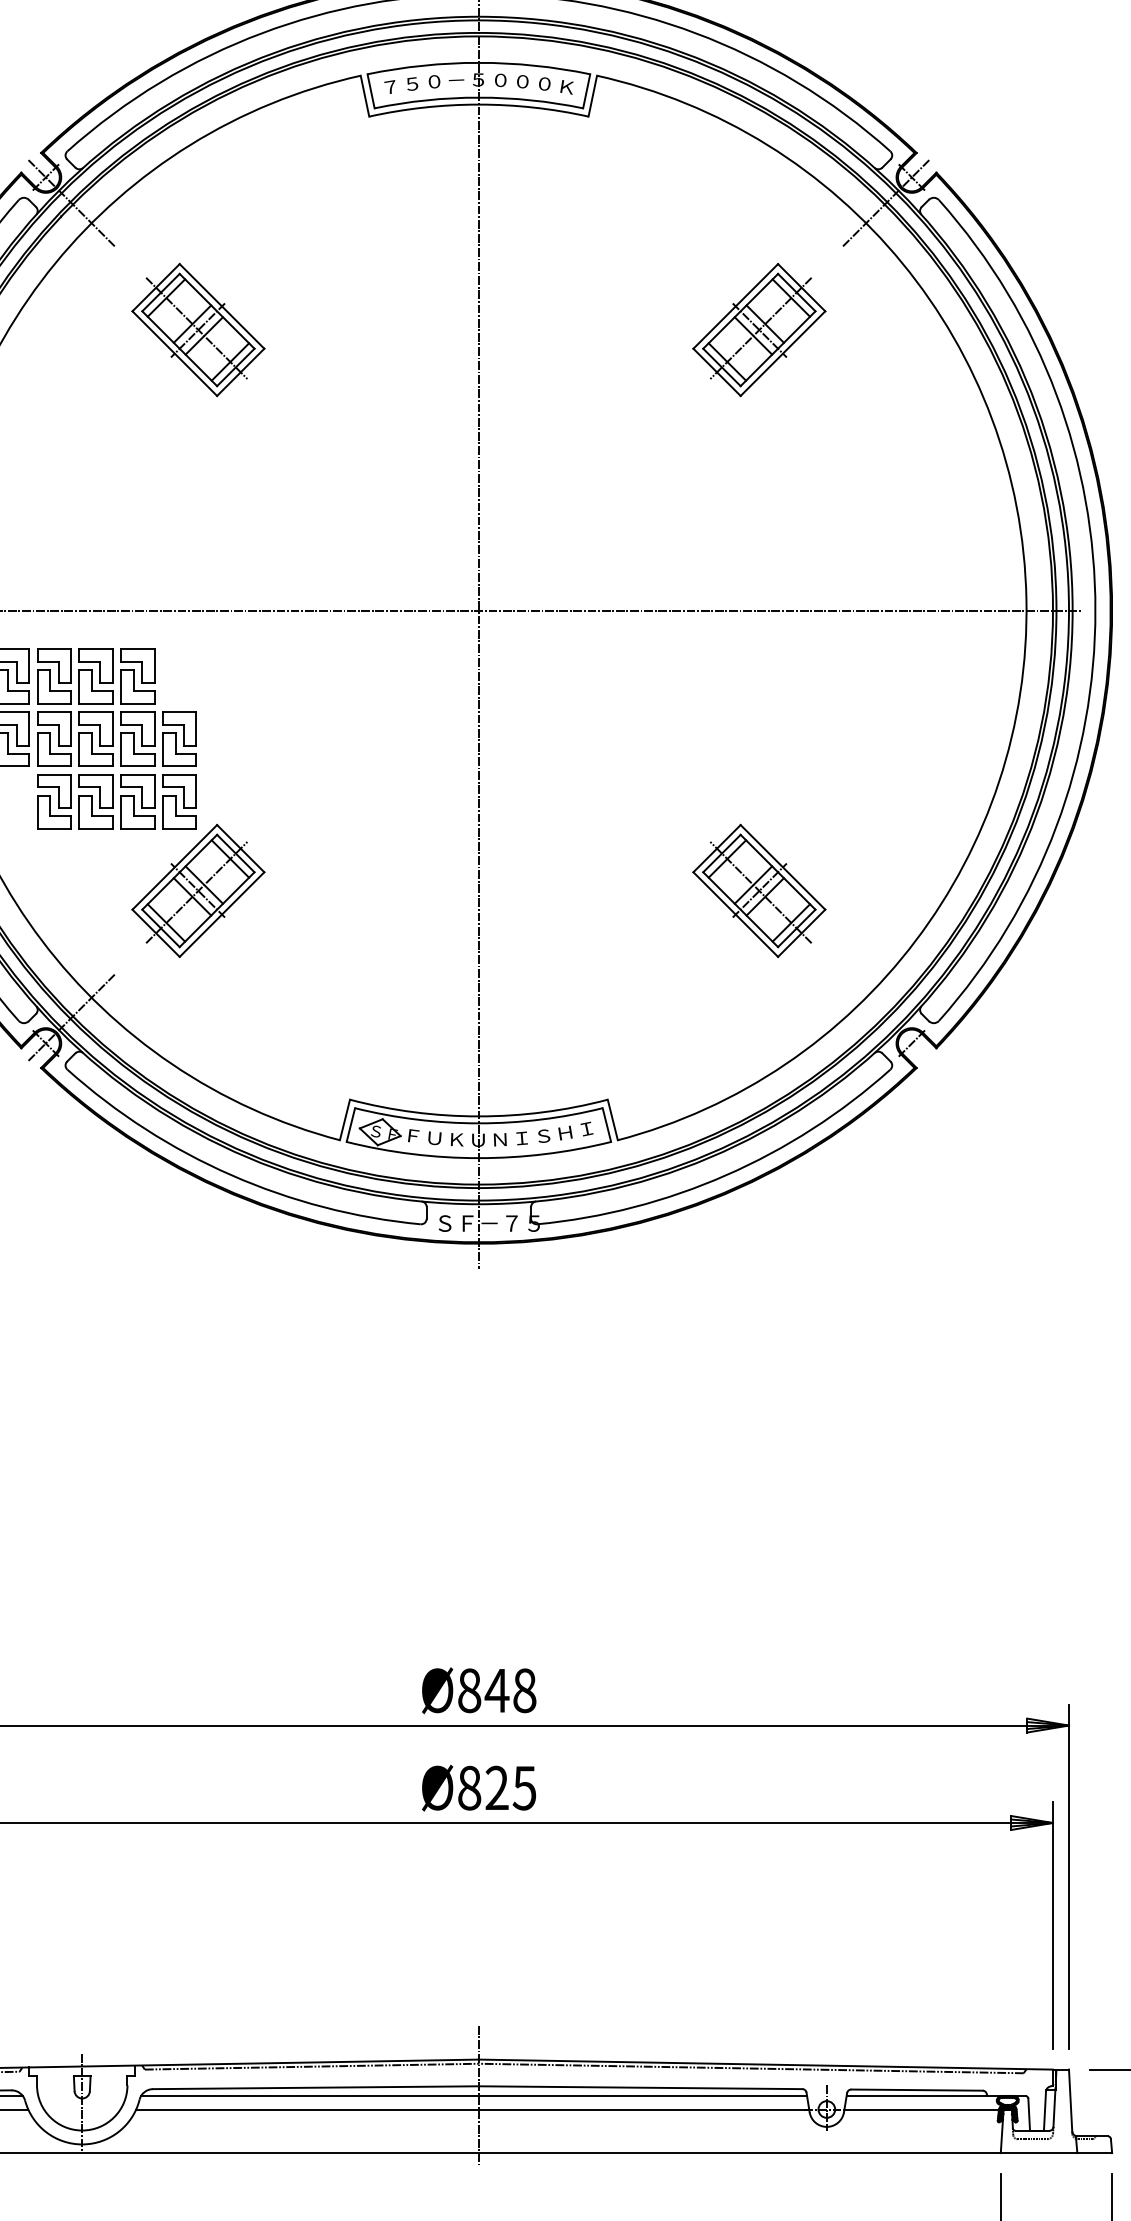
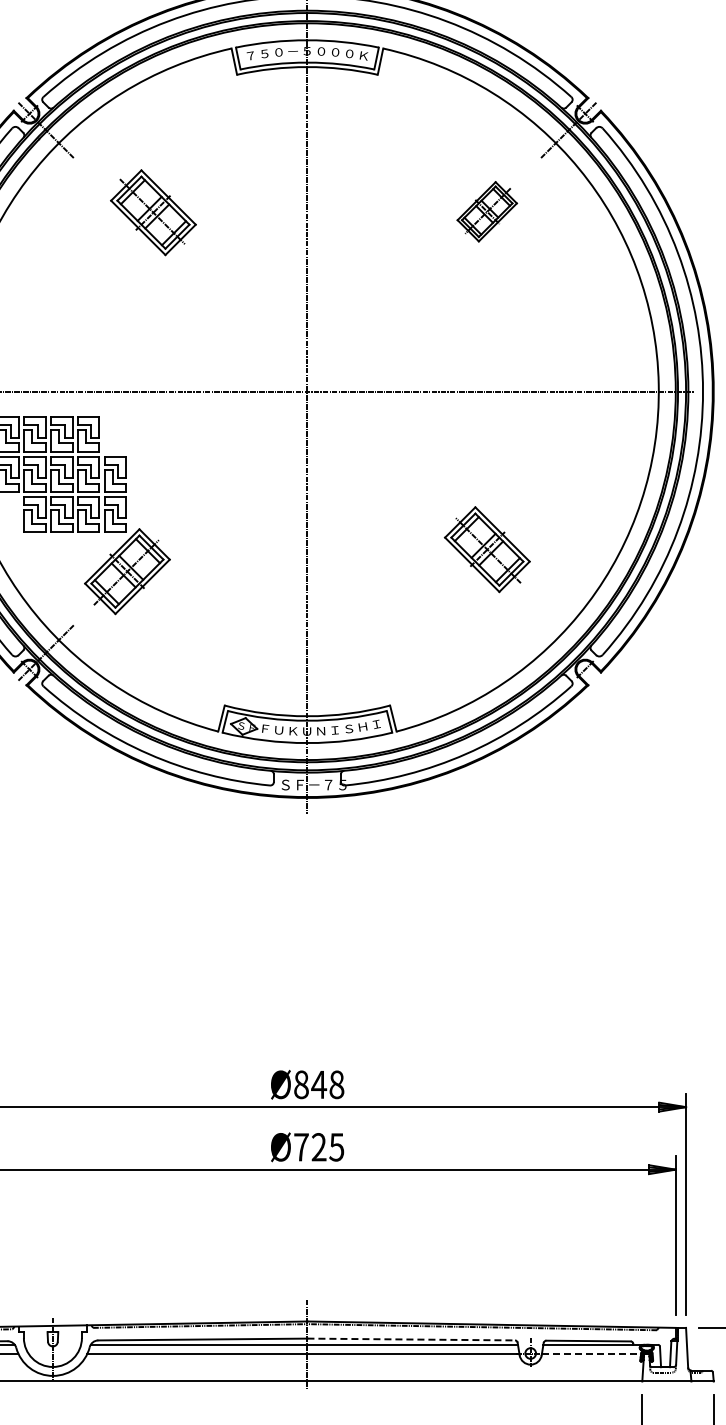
part: (198, 329) -> (153, 212), moved
part: (757, 329) -> (486, 211), size x0.7
part: (757, 890) -> (486, 549), moved
text: (469, 1788) -> (301, 1147), Ø825 -> Ø725
line: (641, 2087) -> (411, 1339), solid -> dashed
line: (921, 2109) -> (591, 1353), solid -> dashed

